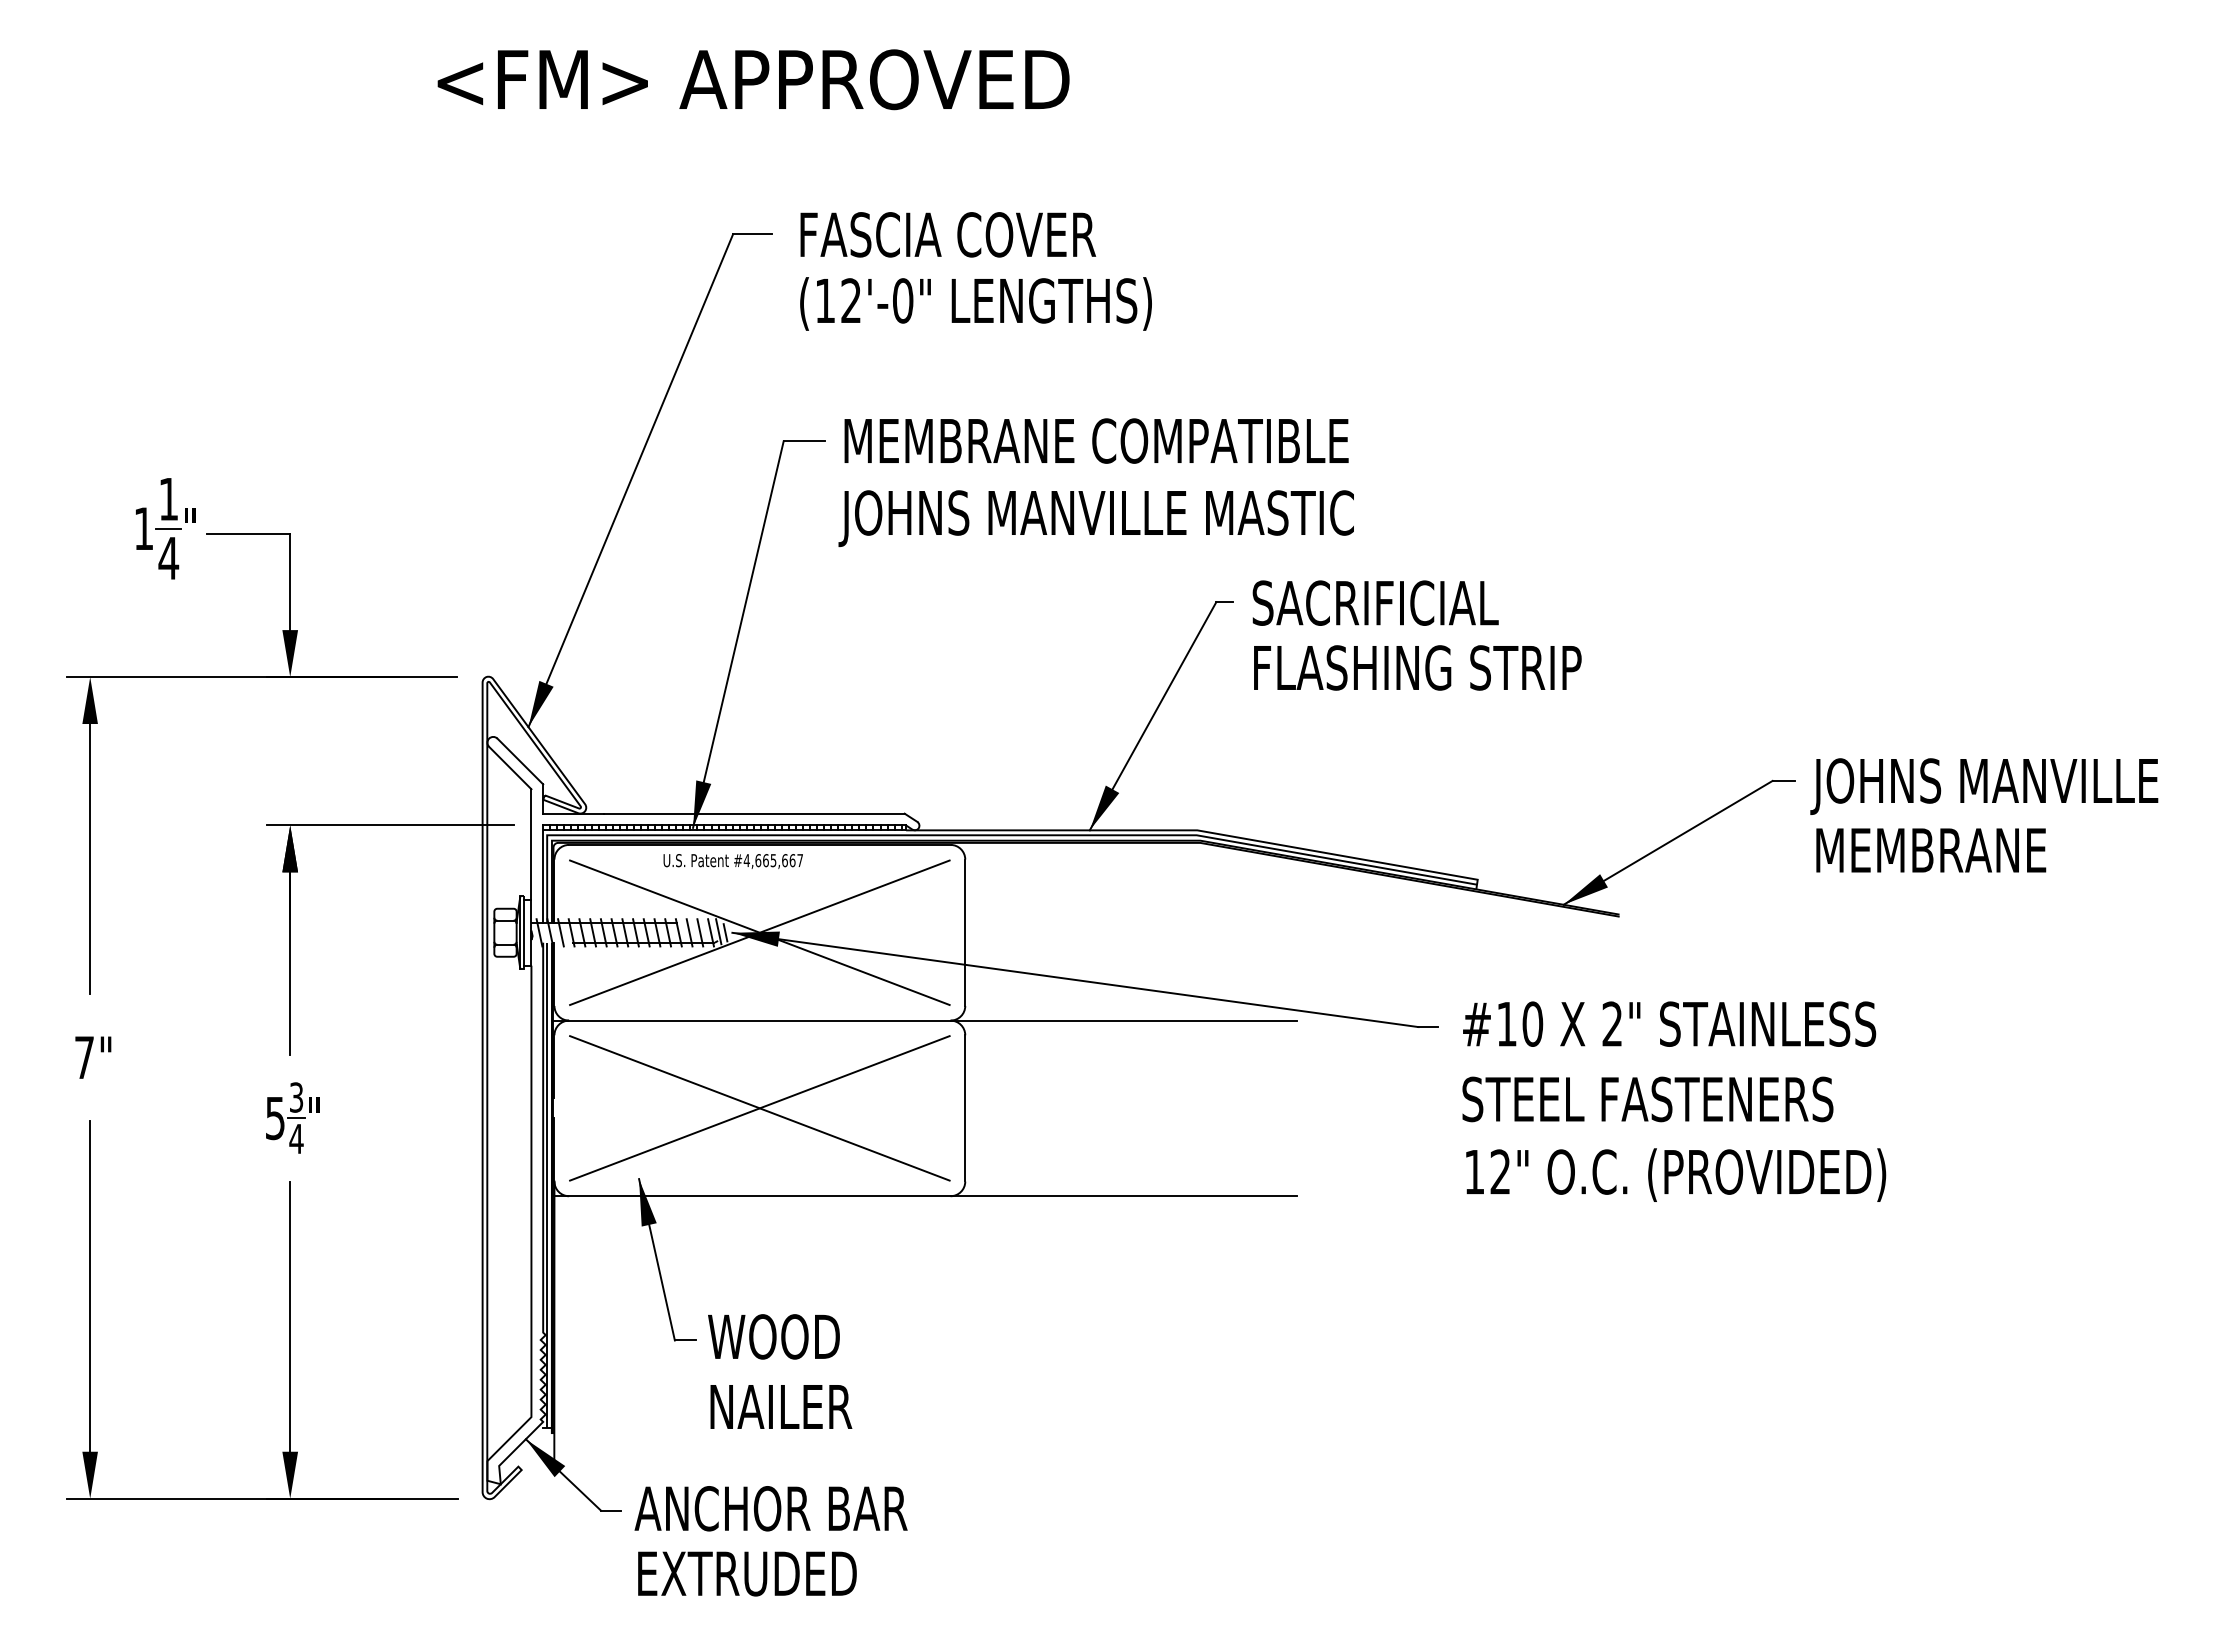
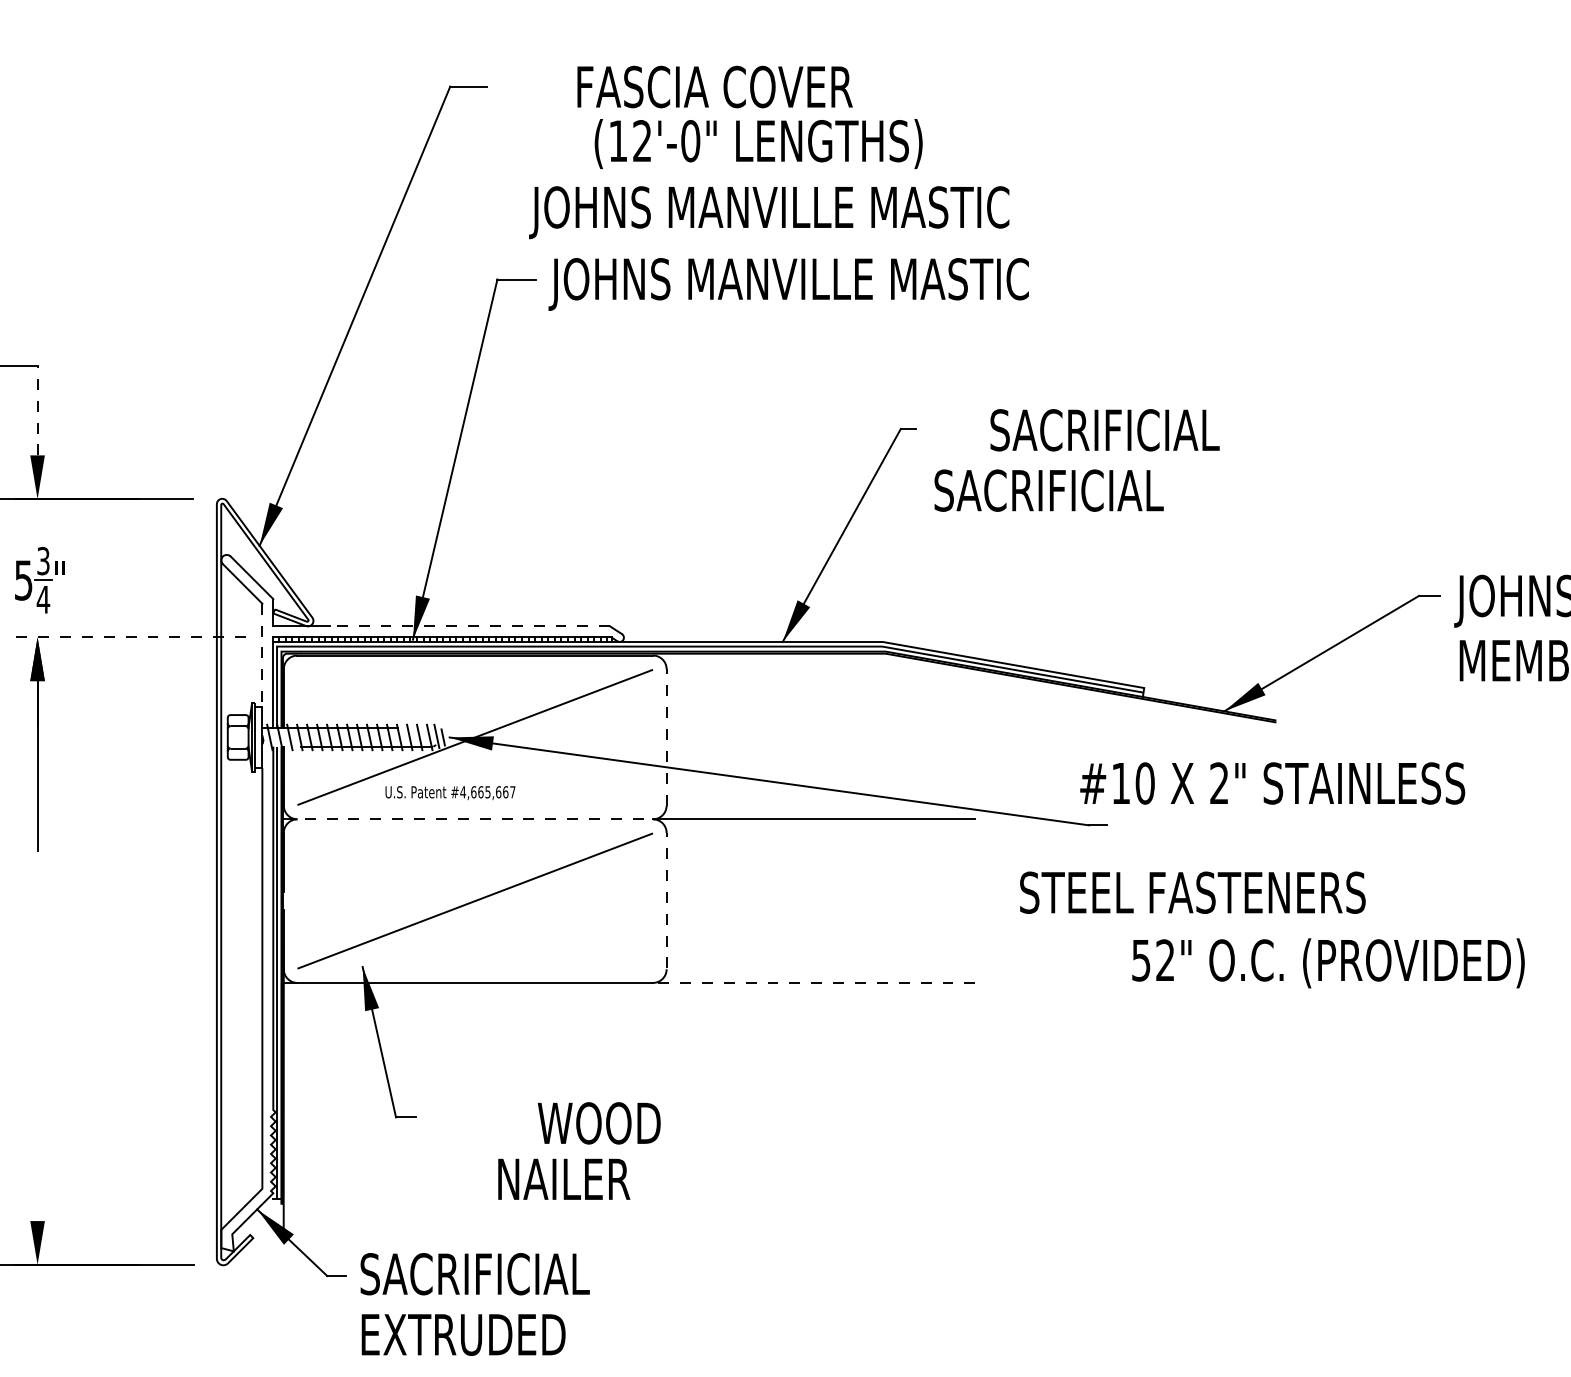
text: (948, 234) -> (715, 86), moved
text: (975, 303) -> (758, 143), moved
text: (1095, 446) -> (788, 284), MEMBRANE COMPATIBLE -> JOHNS MANVILLE MASTIC
text: (1095, 518) -> (768, 212), moved
line: (290, 582) -> (37, 411), solid -> dashed
text: (1375, 602) -> (1104, 429), moved
text: (1416, 667) -> (1087, 490), FLASHING STRIP -> SACRIFICIAL
line: (754, 813) -> (470, 626), solid -> dashed
line: (390, 825) -> (131, 637), solid -> dashed
line: (531, 845) -> (262, 656), solid -> dashed
text: (732, 861) -> (449, 793), moved
line: (759, 932) -> (474, 737), removed
line: (965, 932) -> (666, 737), solid -> dashed
line: (751, 1020) -> (467, 819), solid -> dashed
text: (1669, 1023) -> (1272, 782), moved
text: (1647, 1099) -> (1192, 892), moved
line: (965, 1107) -> (666, 900), solid -> dashed
line: (759, 1108) -> (474, 901), removed
part: (292, 1117) -> (39, 579), moved
text: (1474, 1172) -> (1141, 960), 12" -> 52"
line: (1123, 1196) -> (814, 983), solid -> dashed
line: (290, 1316) -> (37, 1095), removed
text: (773, 1336) -> (598, 1122), moved
text: (781, 1406) -> (564, 1178), moved
text: (770, 1508) -> (485, 1273), ANCHOR BAR -> SACRIFICIAL

